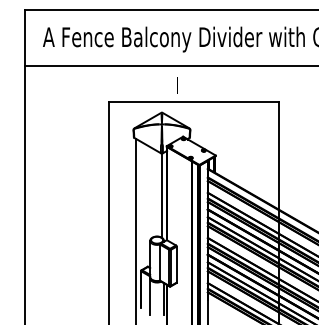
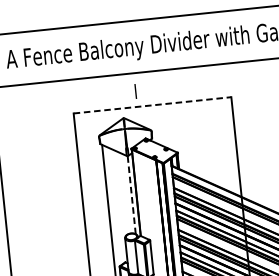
line: (194, 102) -> (152, 105), solid -> dashed
line: (161, 195) -> (131, 194), solid -> dashed

